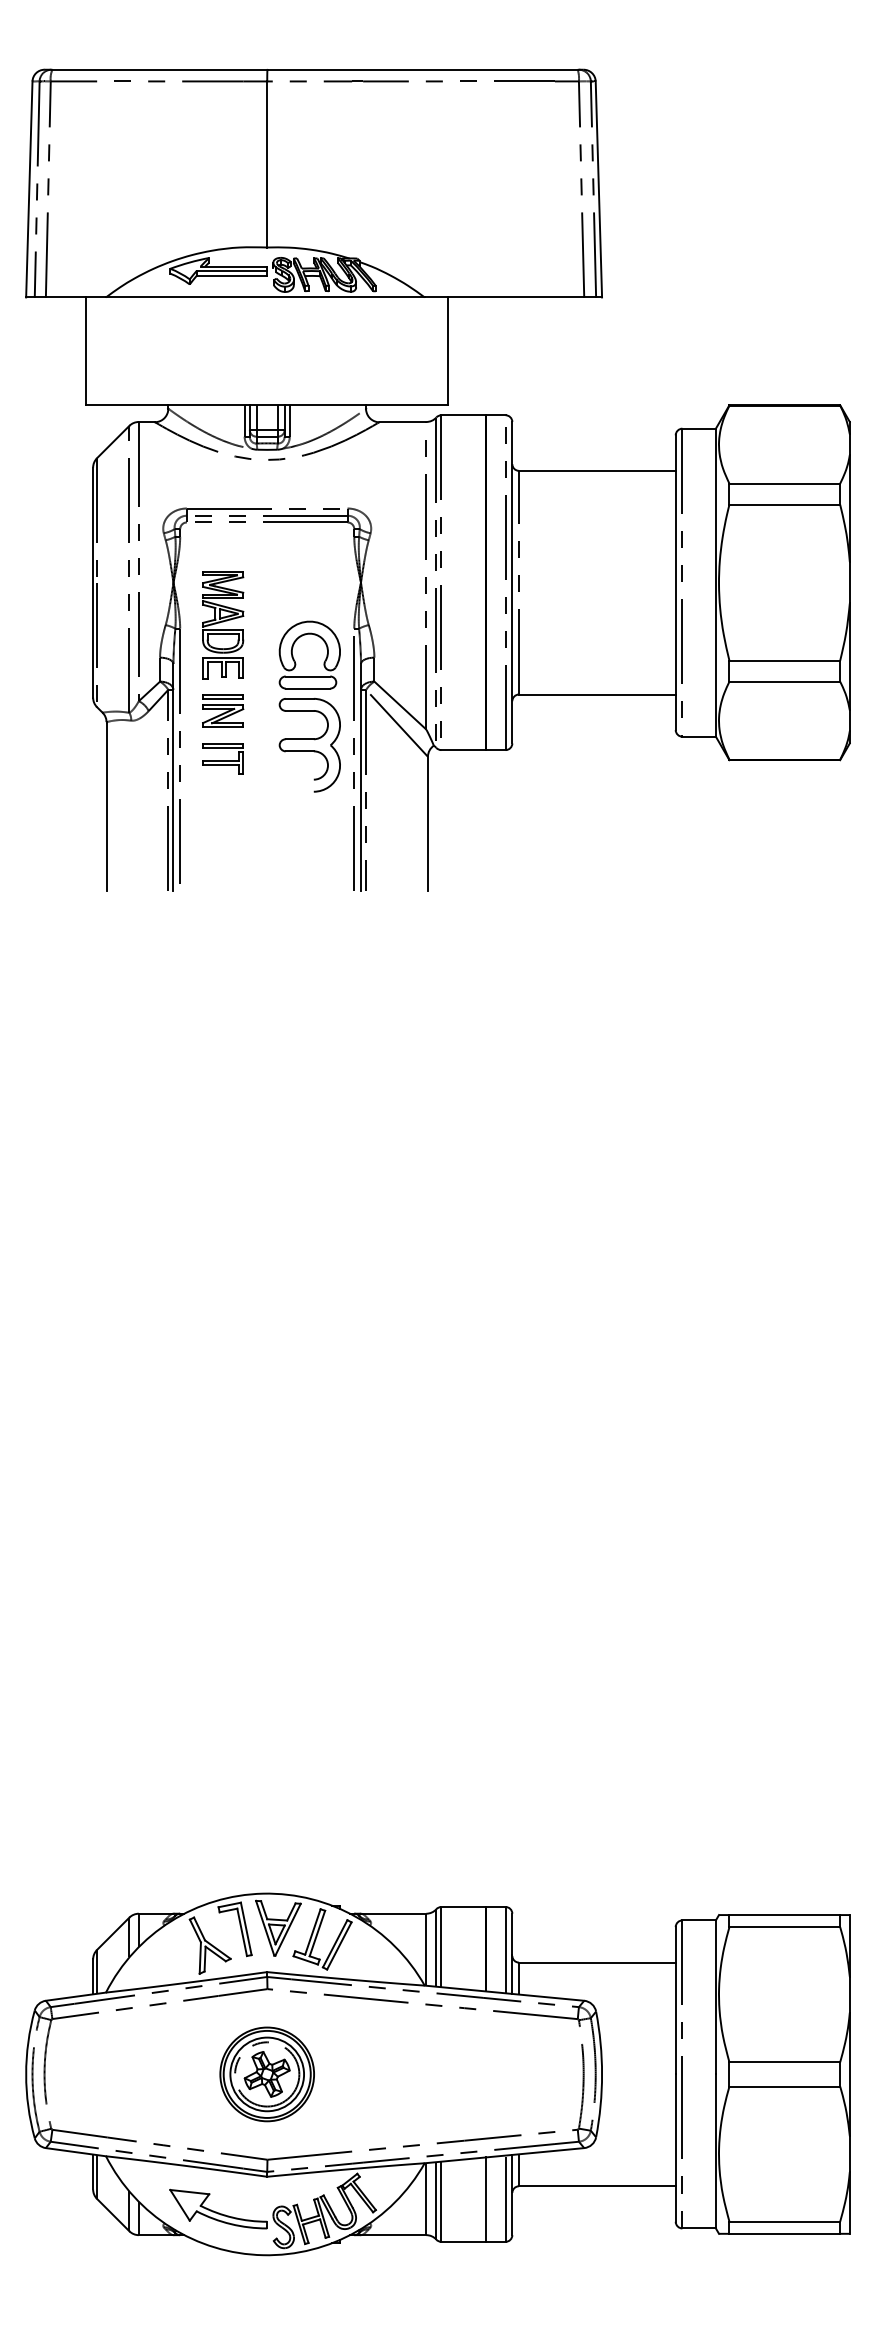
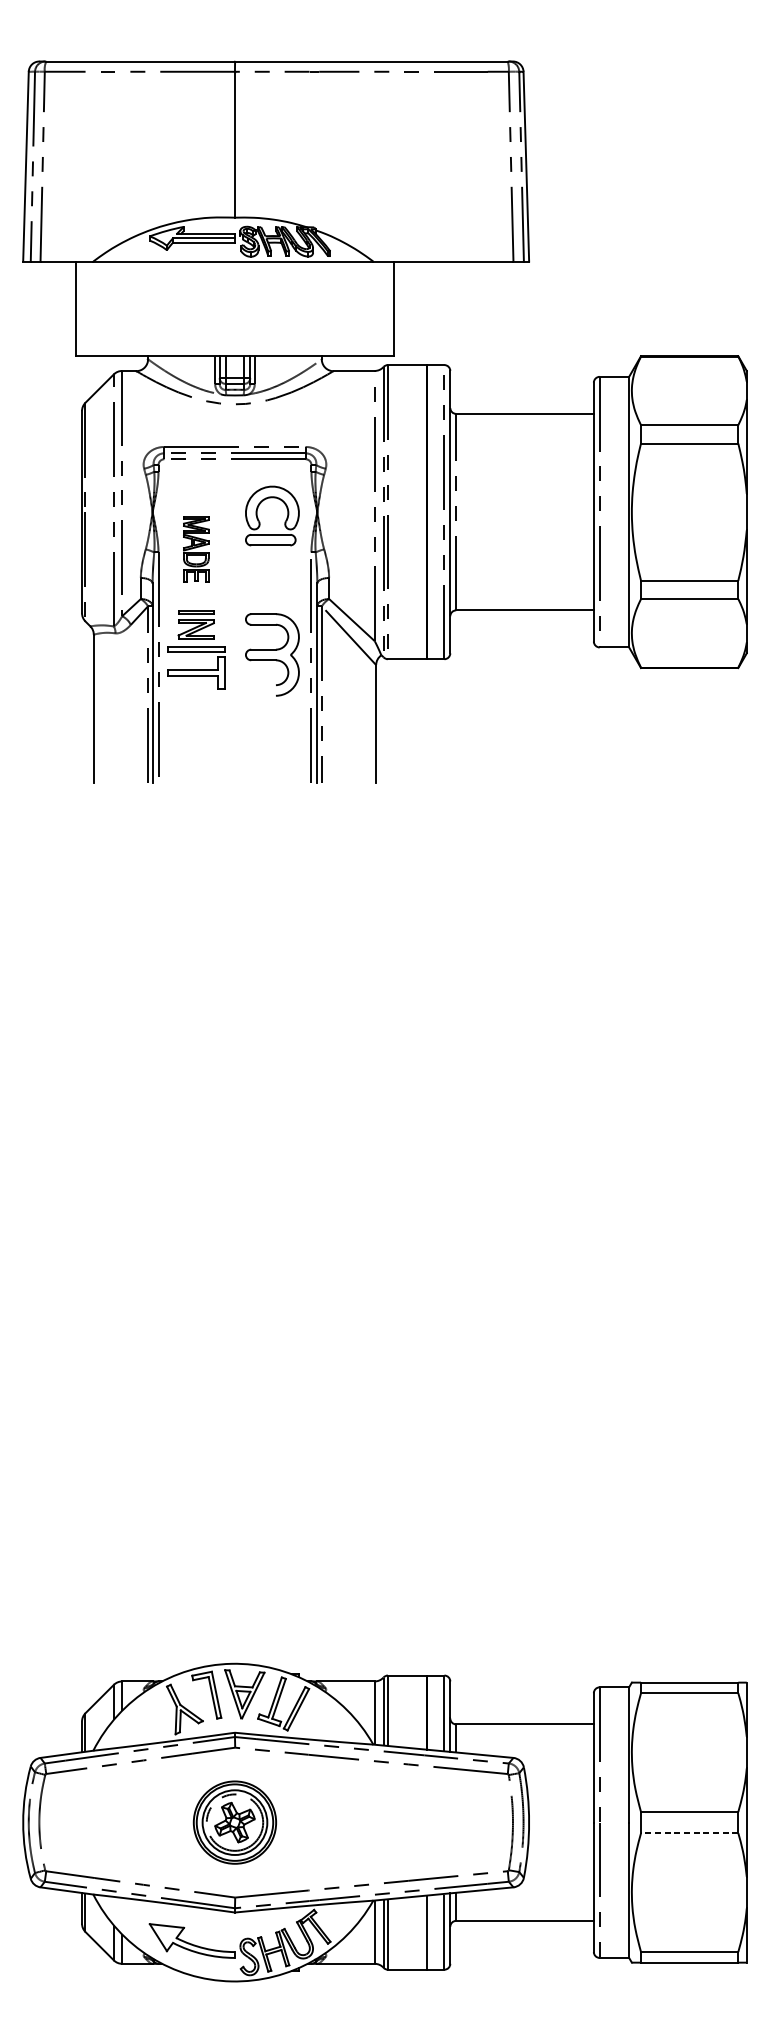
part: (223, 625) -> (196, 549), size x0.7
part: (295, 660) -> (259, 520), moved
part: (222, 758) -> (195, 666), size x1.6
line: (784, 2086) -> (689, 1833), solid -> dashed

